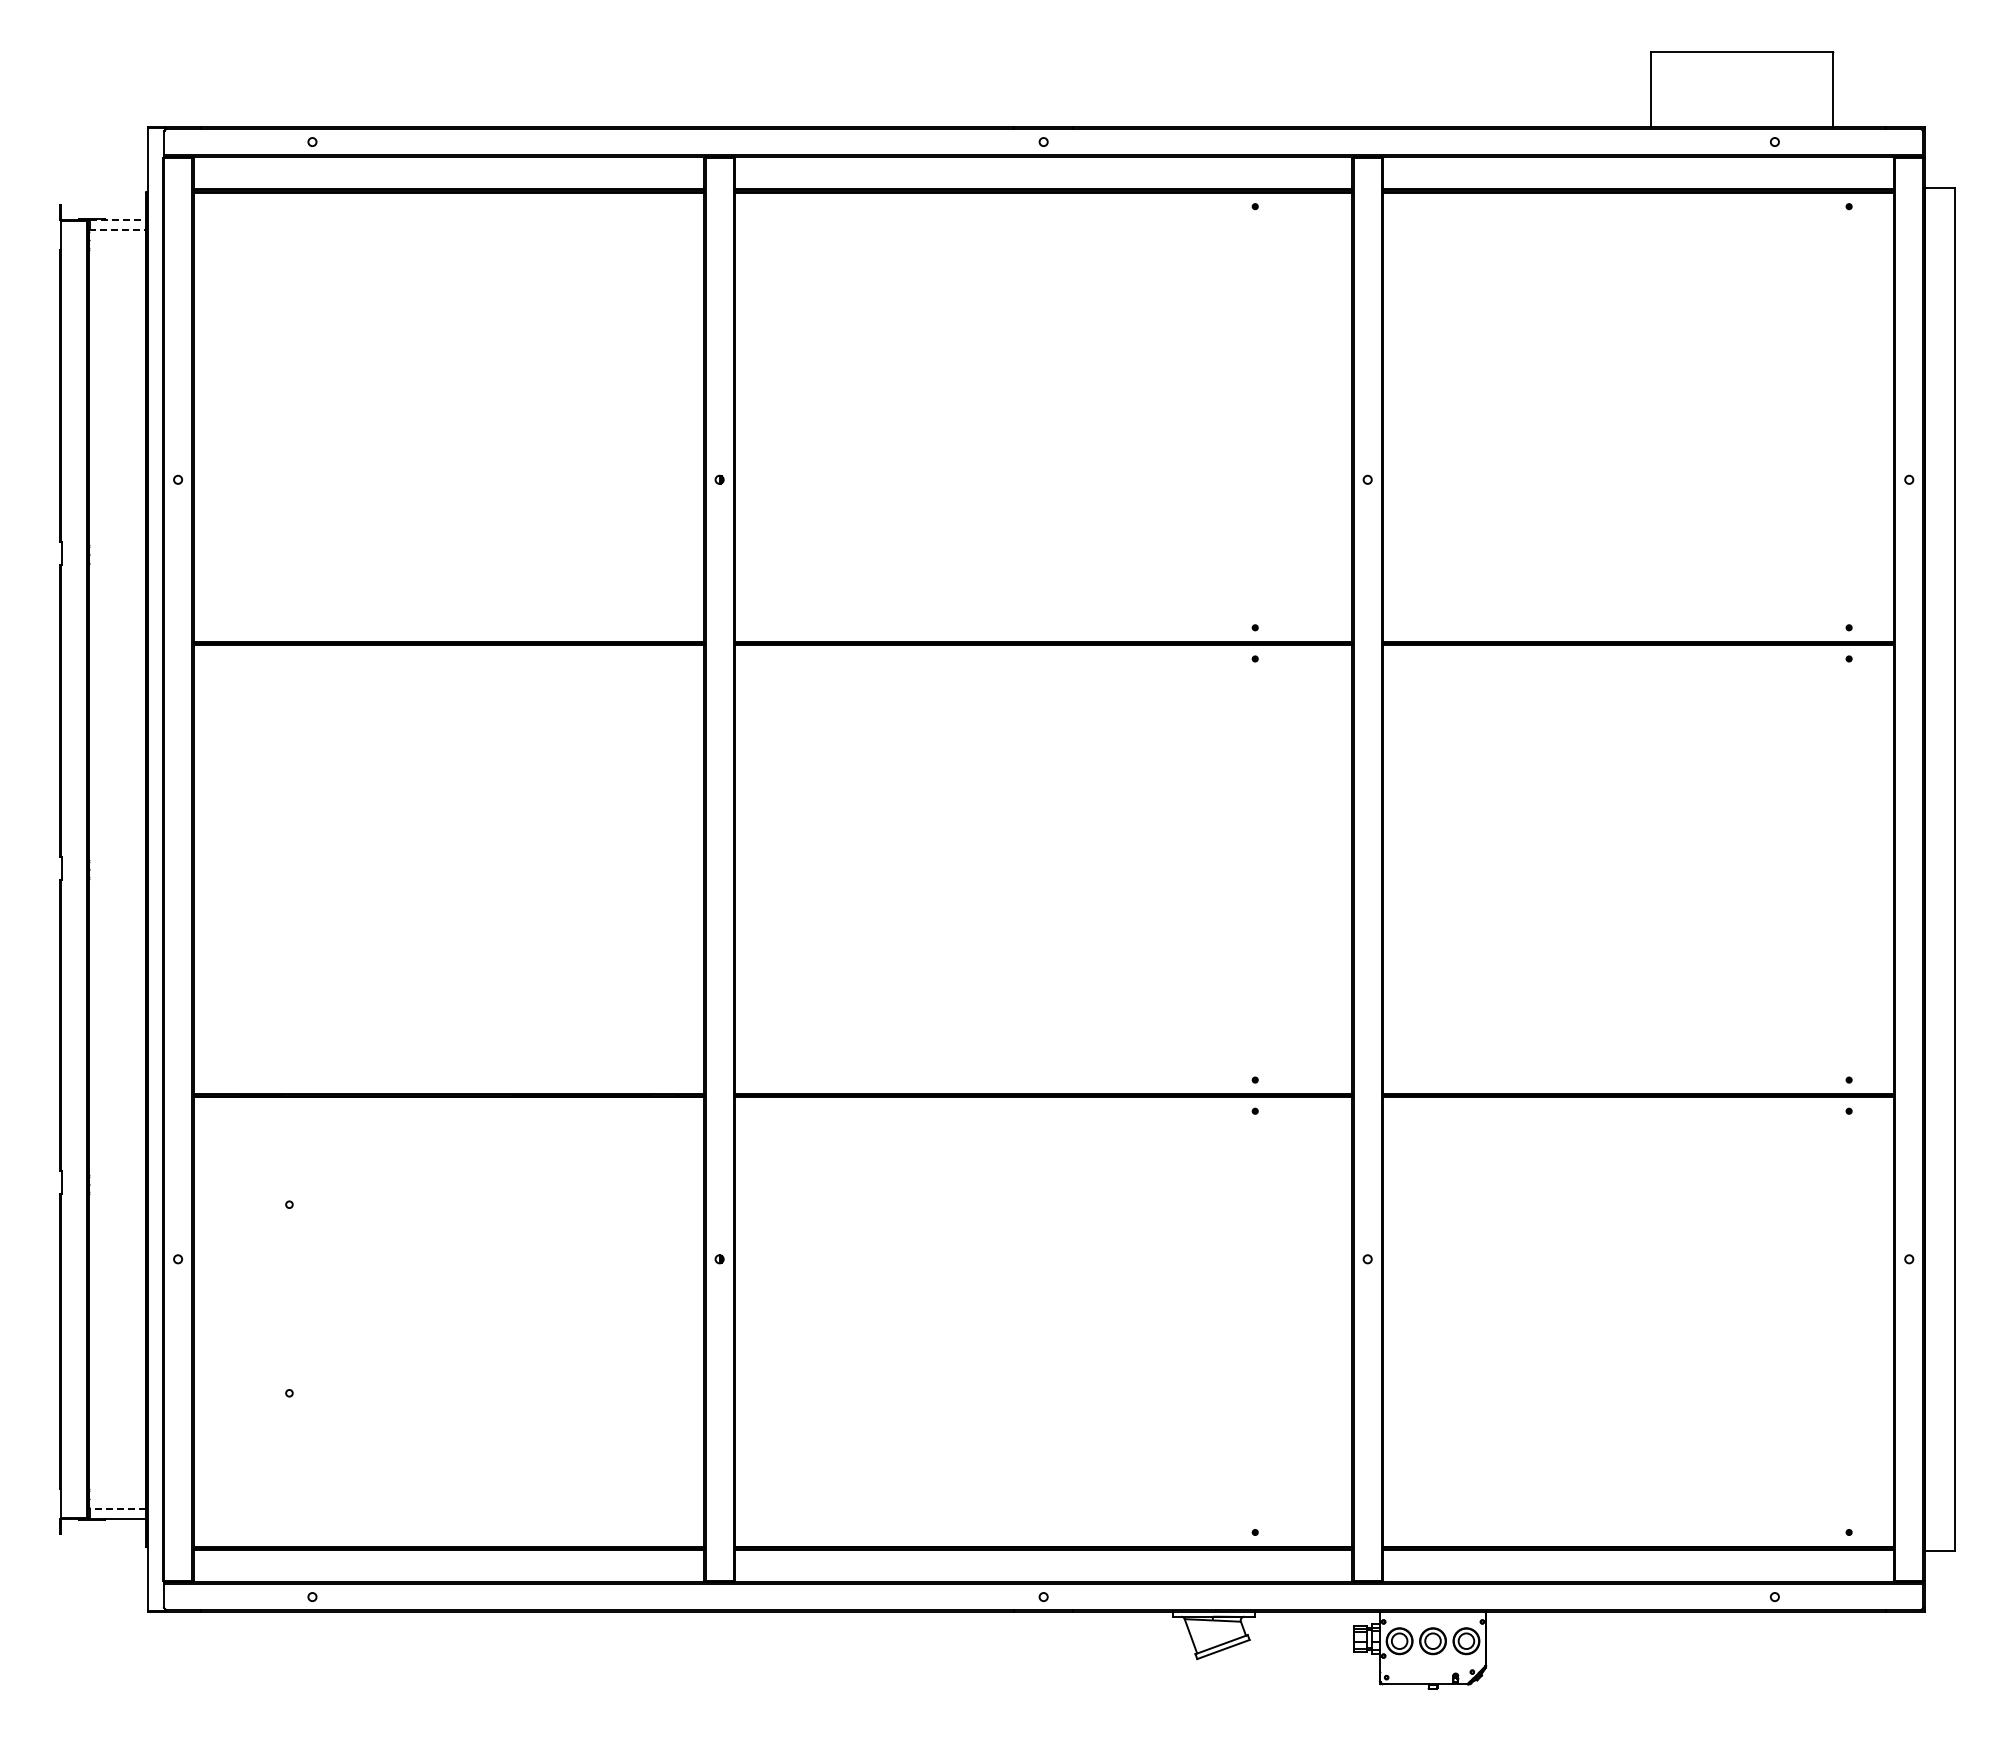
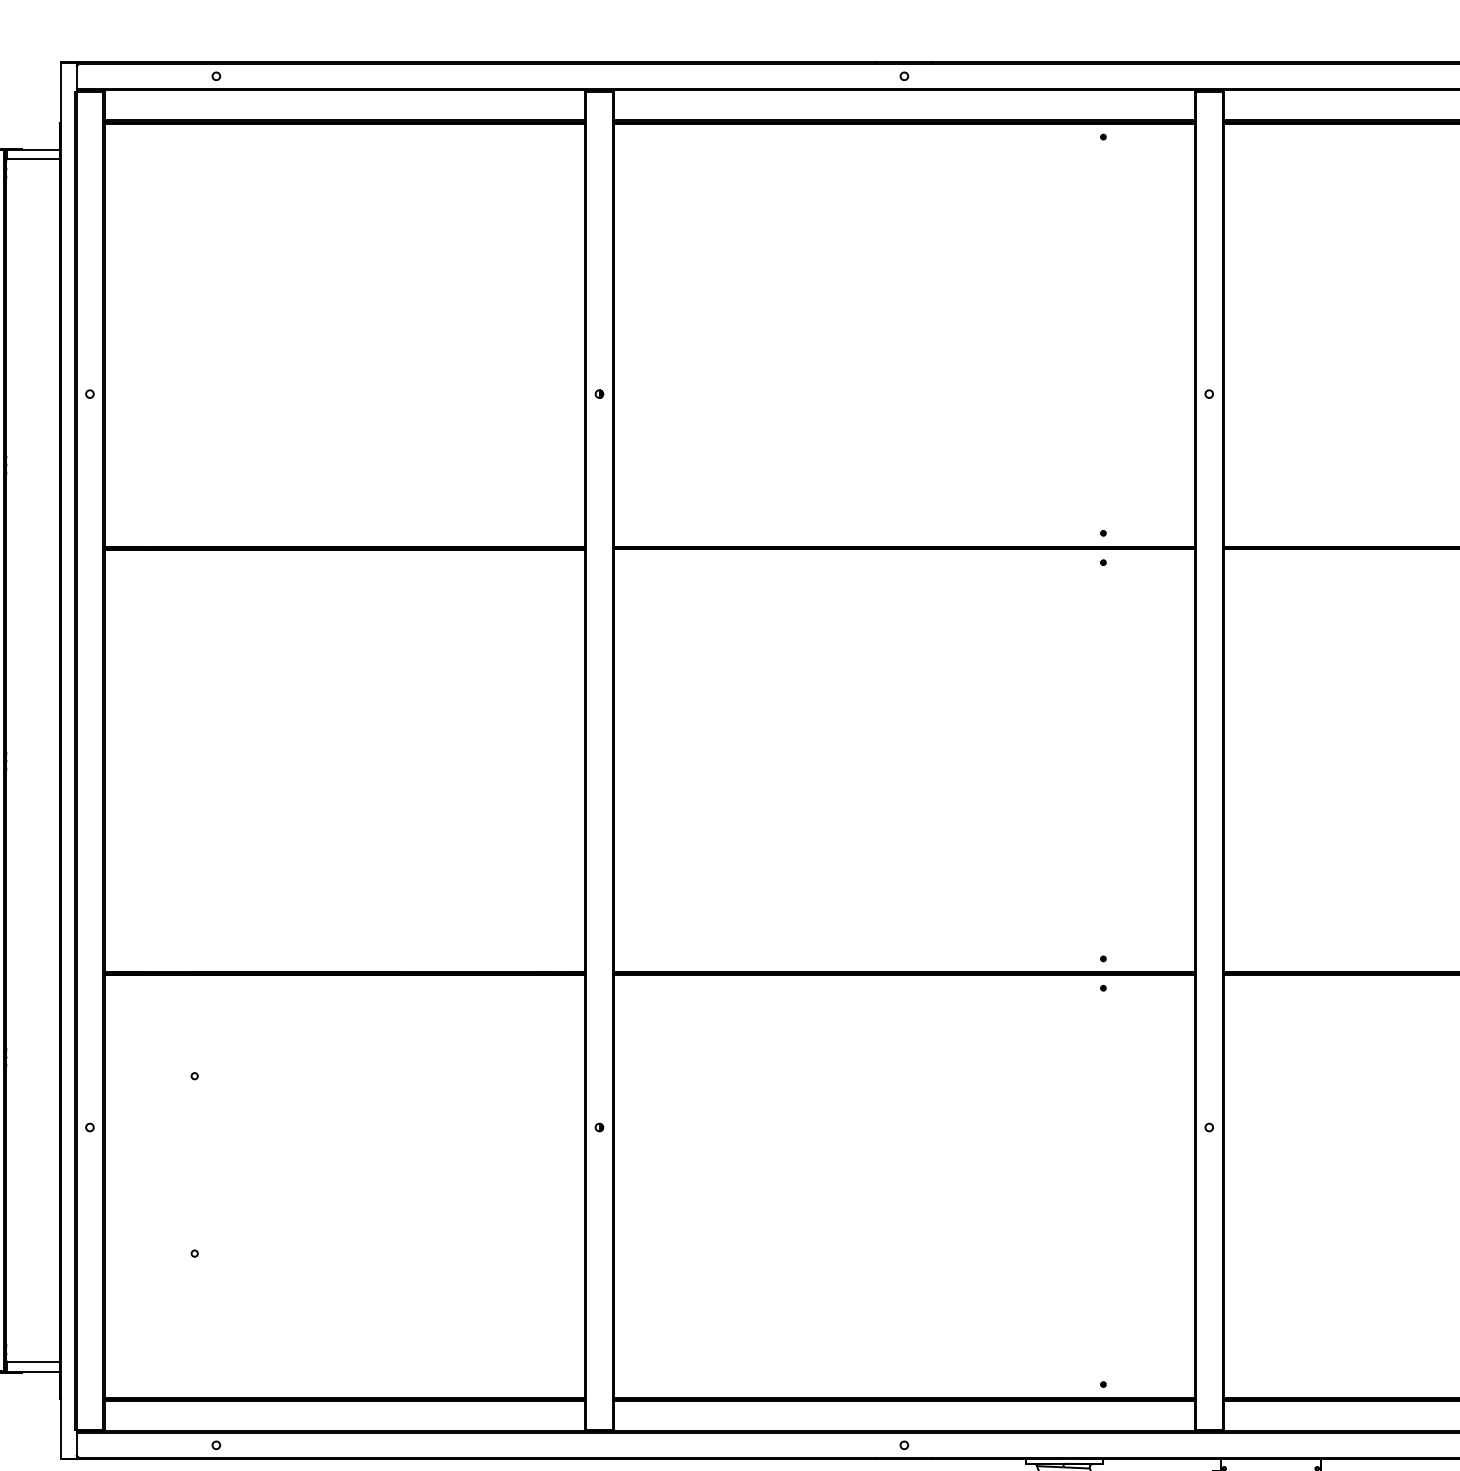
line: (117, 220) -> (32, 150), dashed -> solid
line: (117, 230) -> (32, 159), dashed -> solid
line: (117, 1508) -> (32, 1362), dashed -> solid

